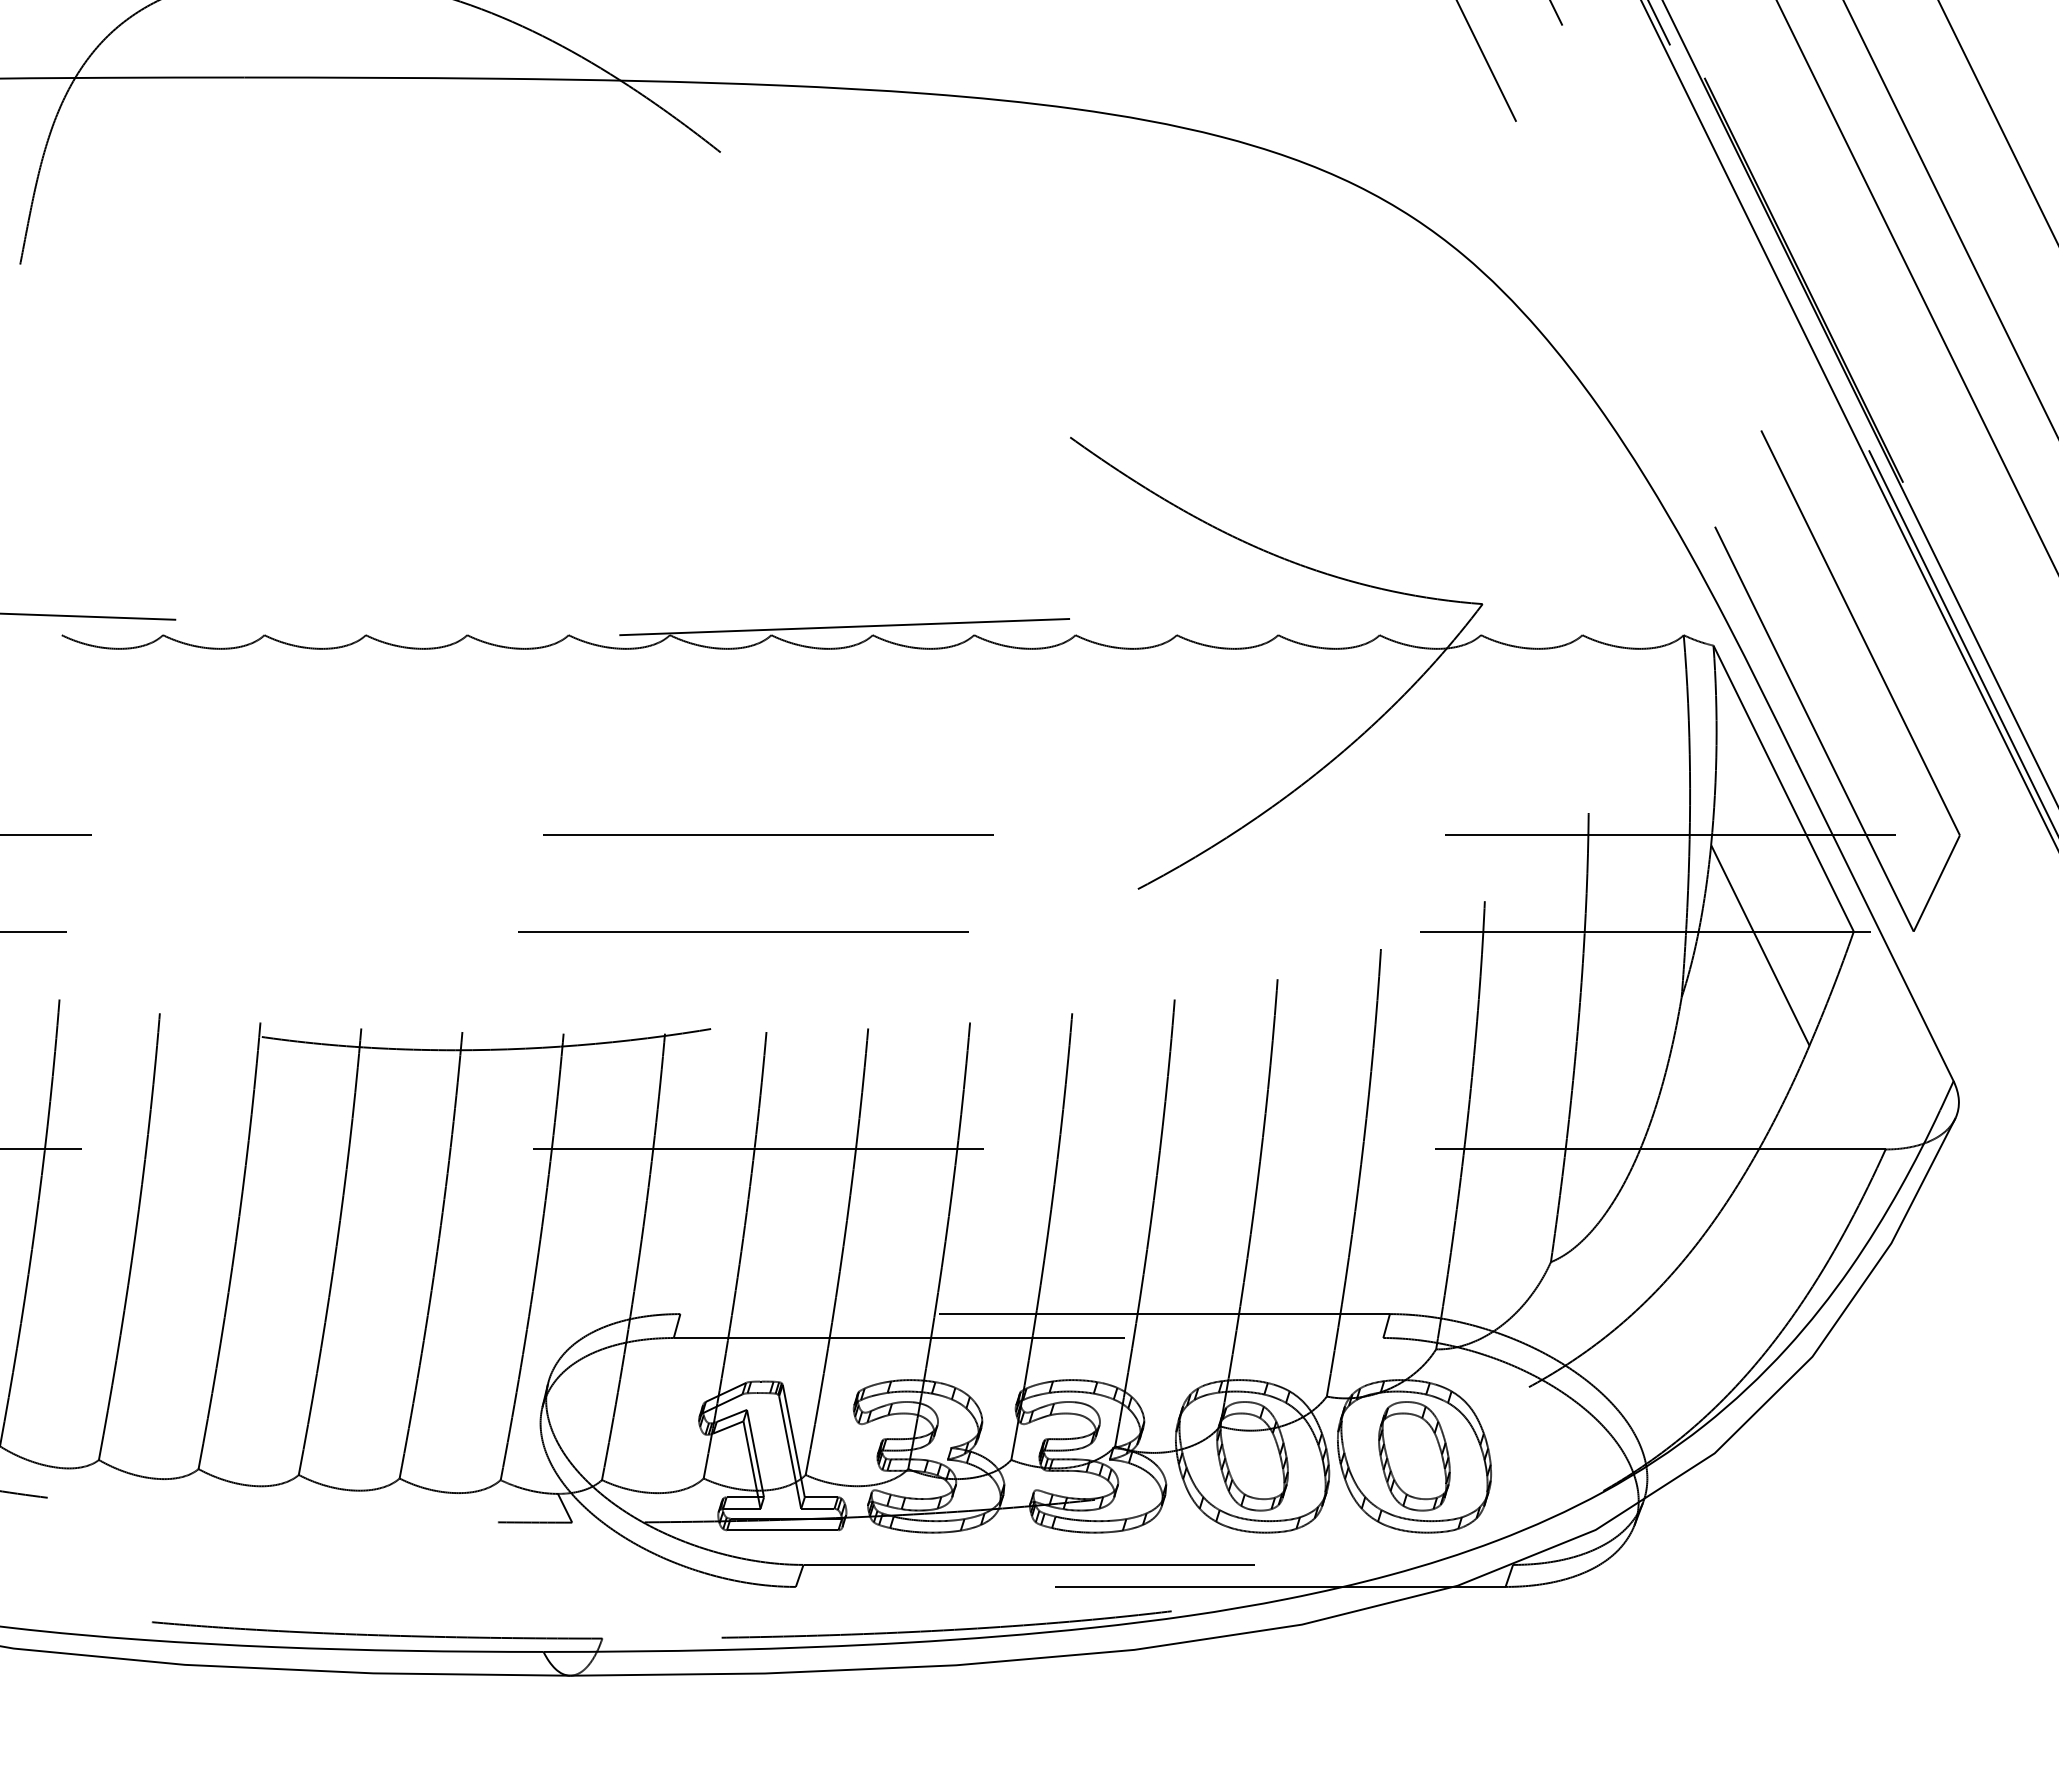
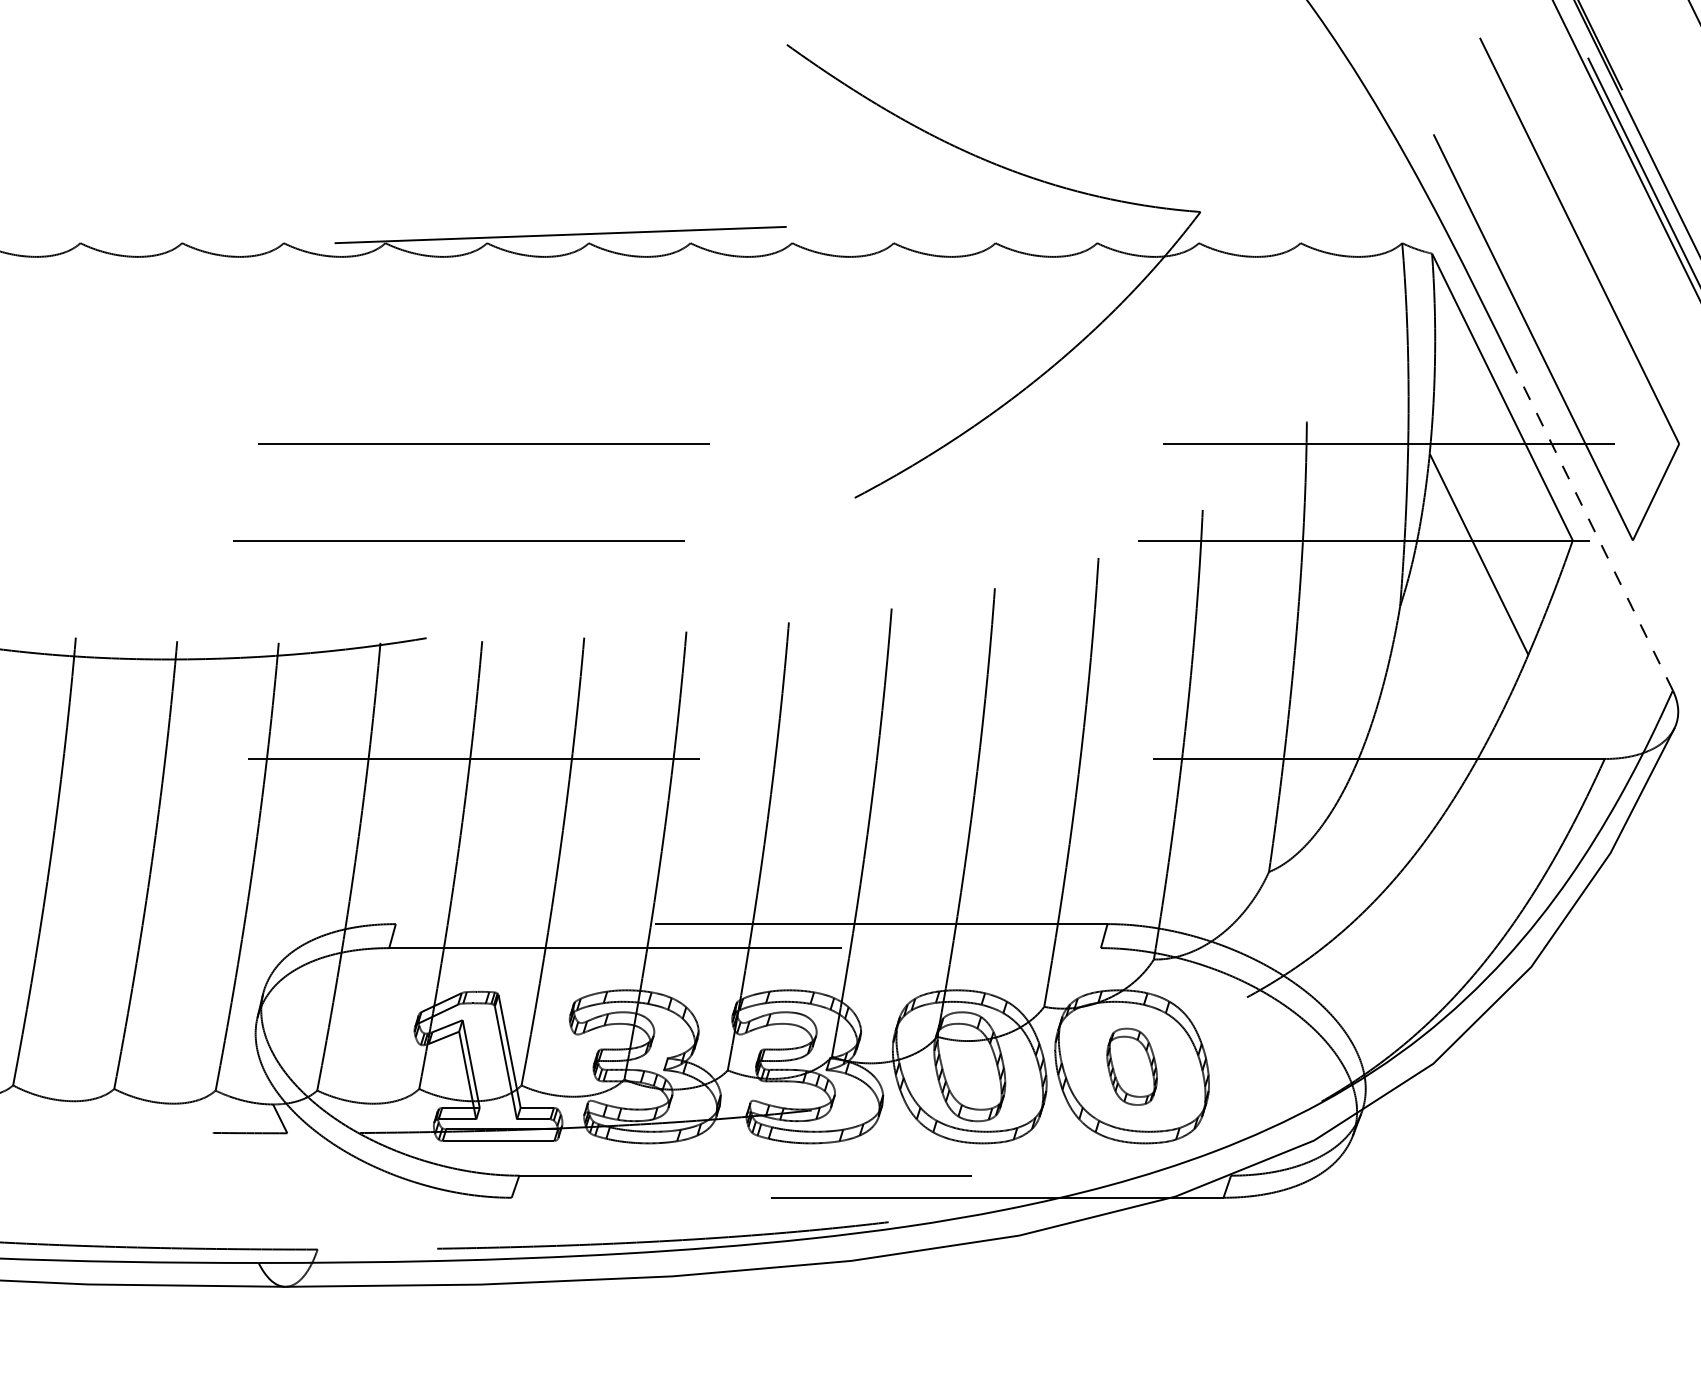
line: (1875, 921) -> (1594, 530), solid -> dashed
part: (1414, 1456) -> (1132, 1066), size x0.7

